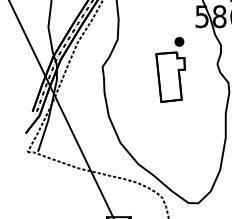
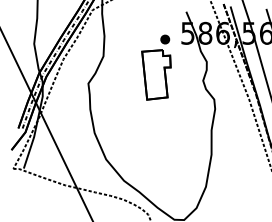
part: (170, 69) -> (156, 67), moved

